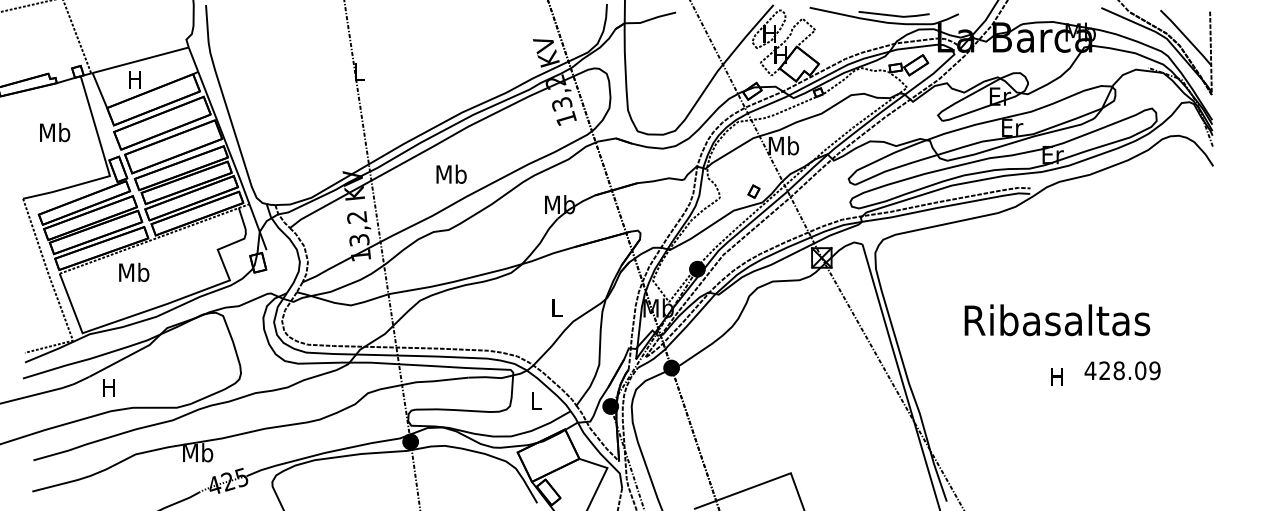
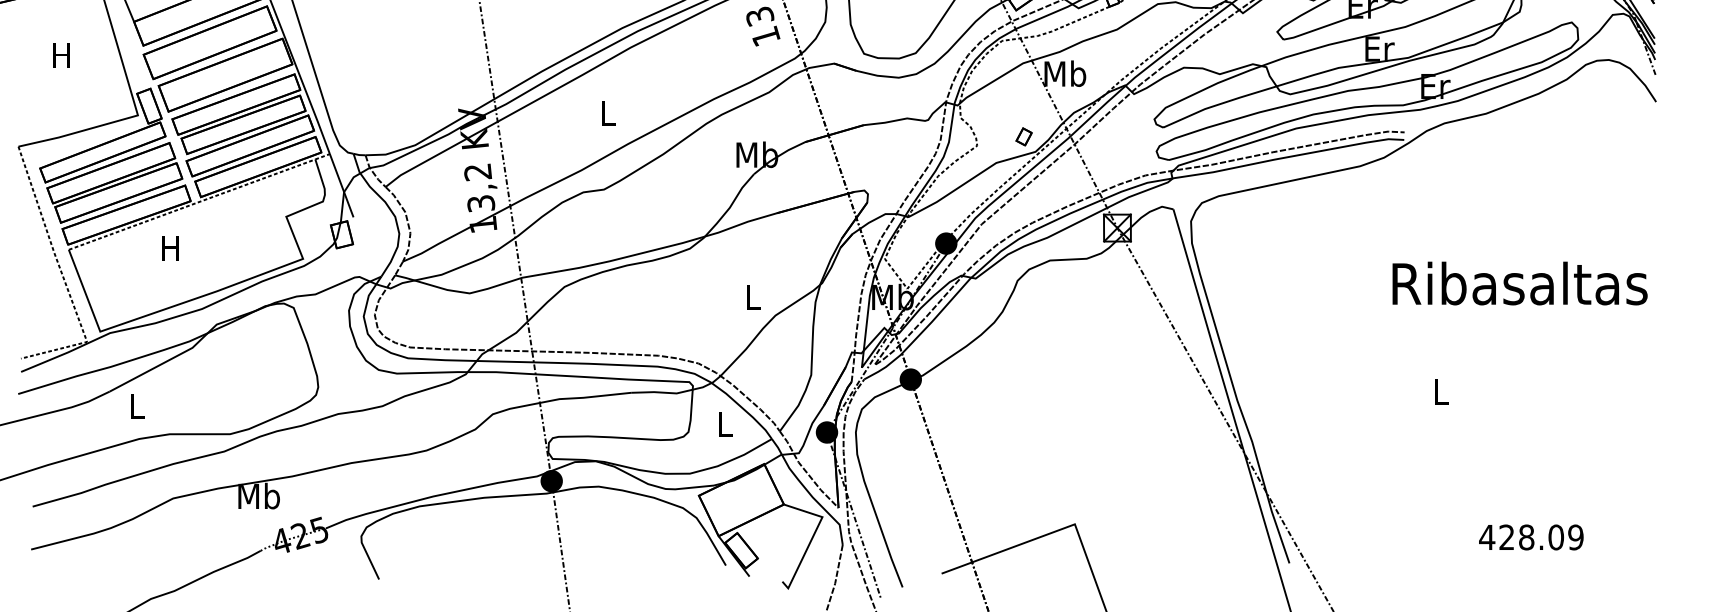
text: (55, 132) -> (63, 55), Mb -> H
text: (451, 173) -> (607, 111), Mb -> L
text: (134, 272) -> (171, 248), Mb -> H
text: (1057, 320) -> (1520, 283), moved
text: (1122, 370) -> (1531, 537), moved
text: (1056, 376) -> (1440, 391), H -> L
text: (108, 387) -> (135, 406), H -> L

